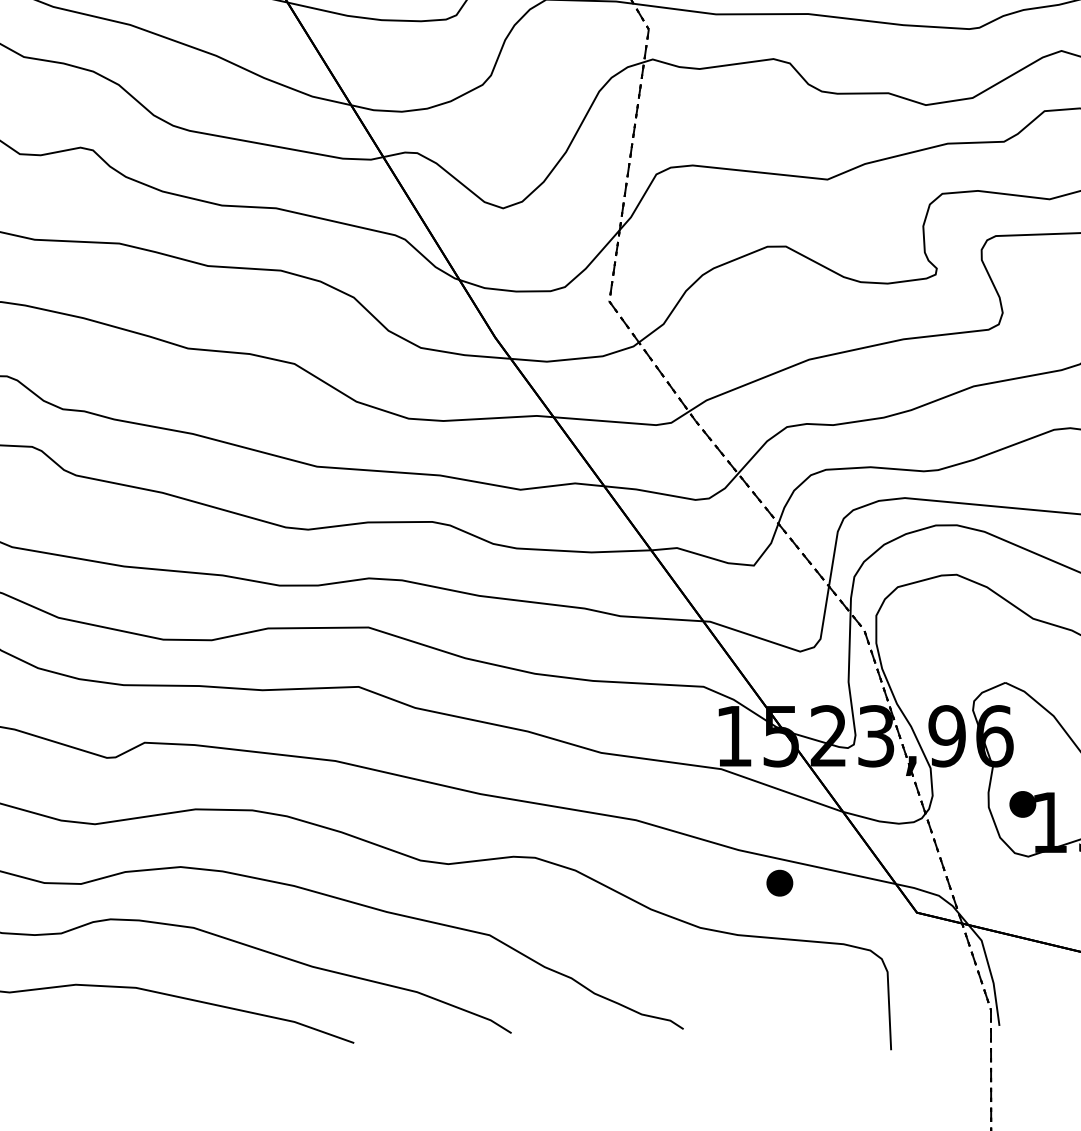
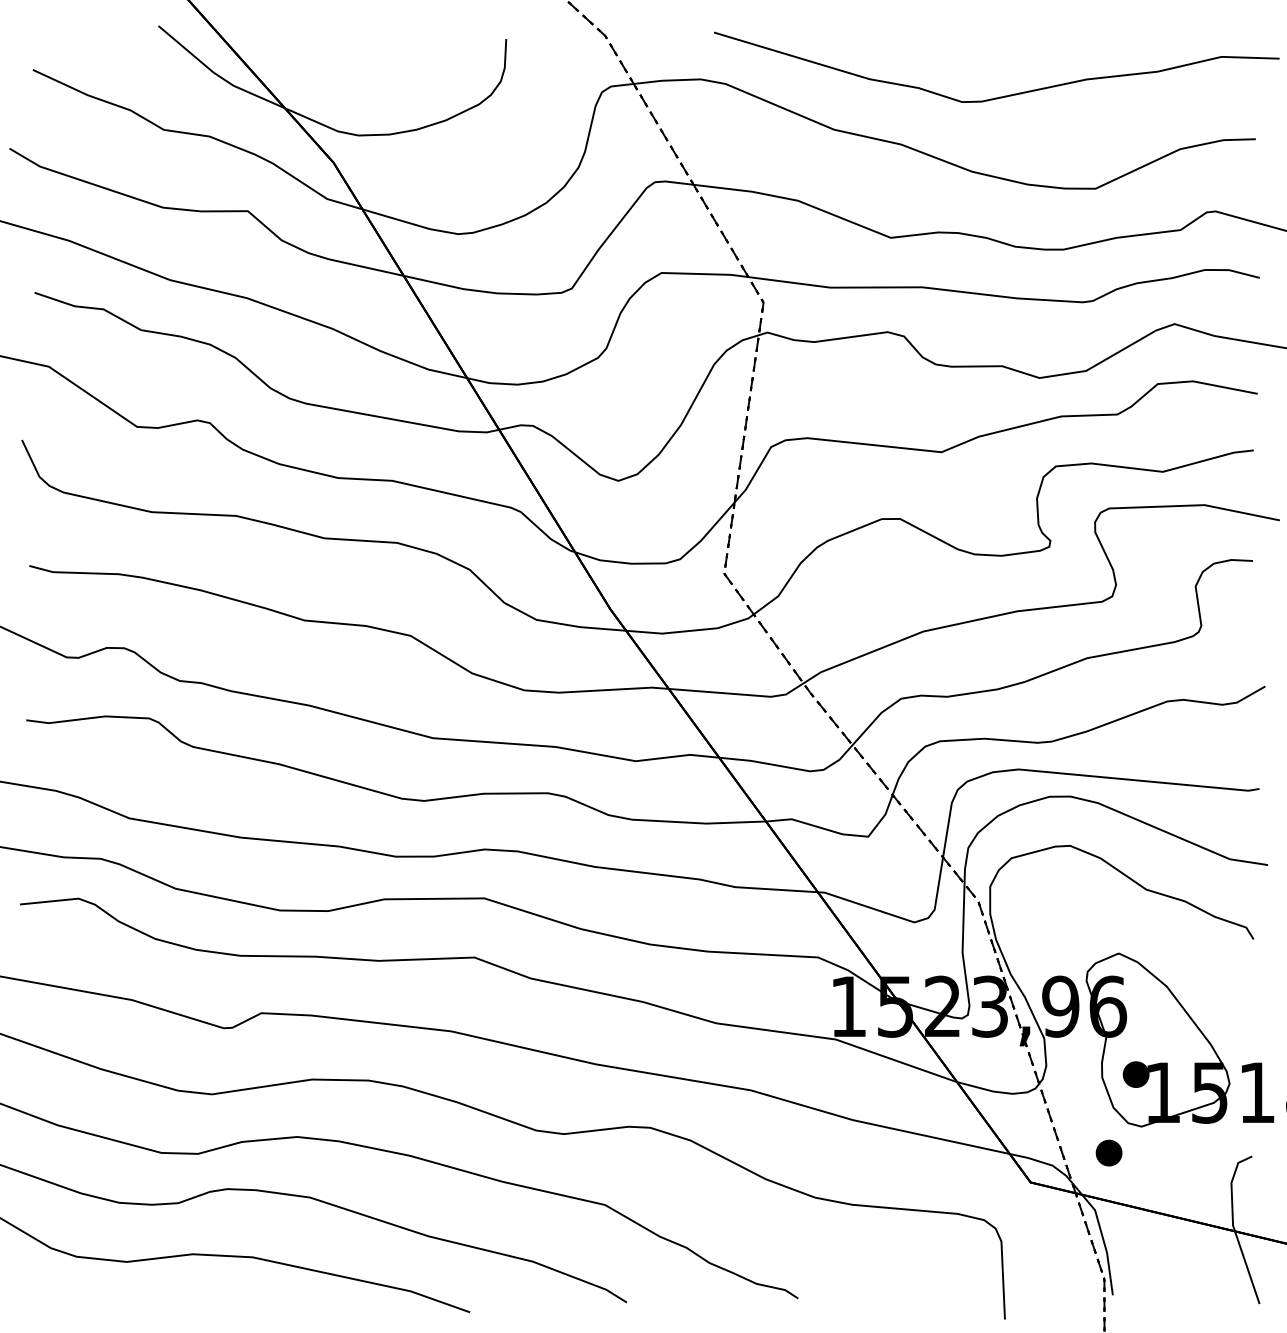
part: (779, 882) -> (1108, 1152), moved

